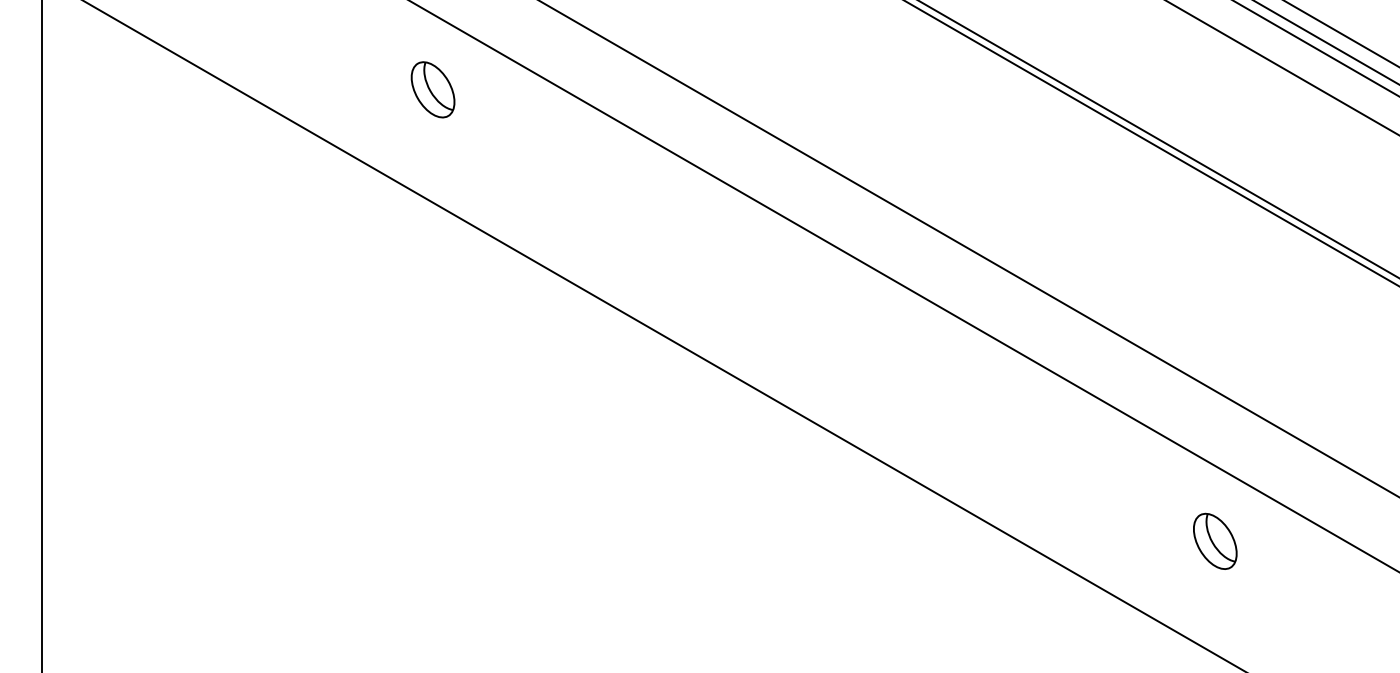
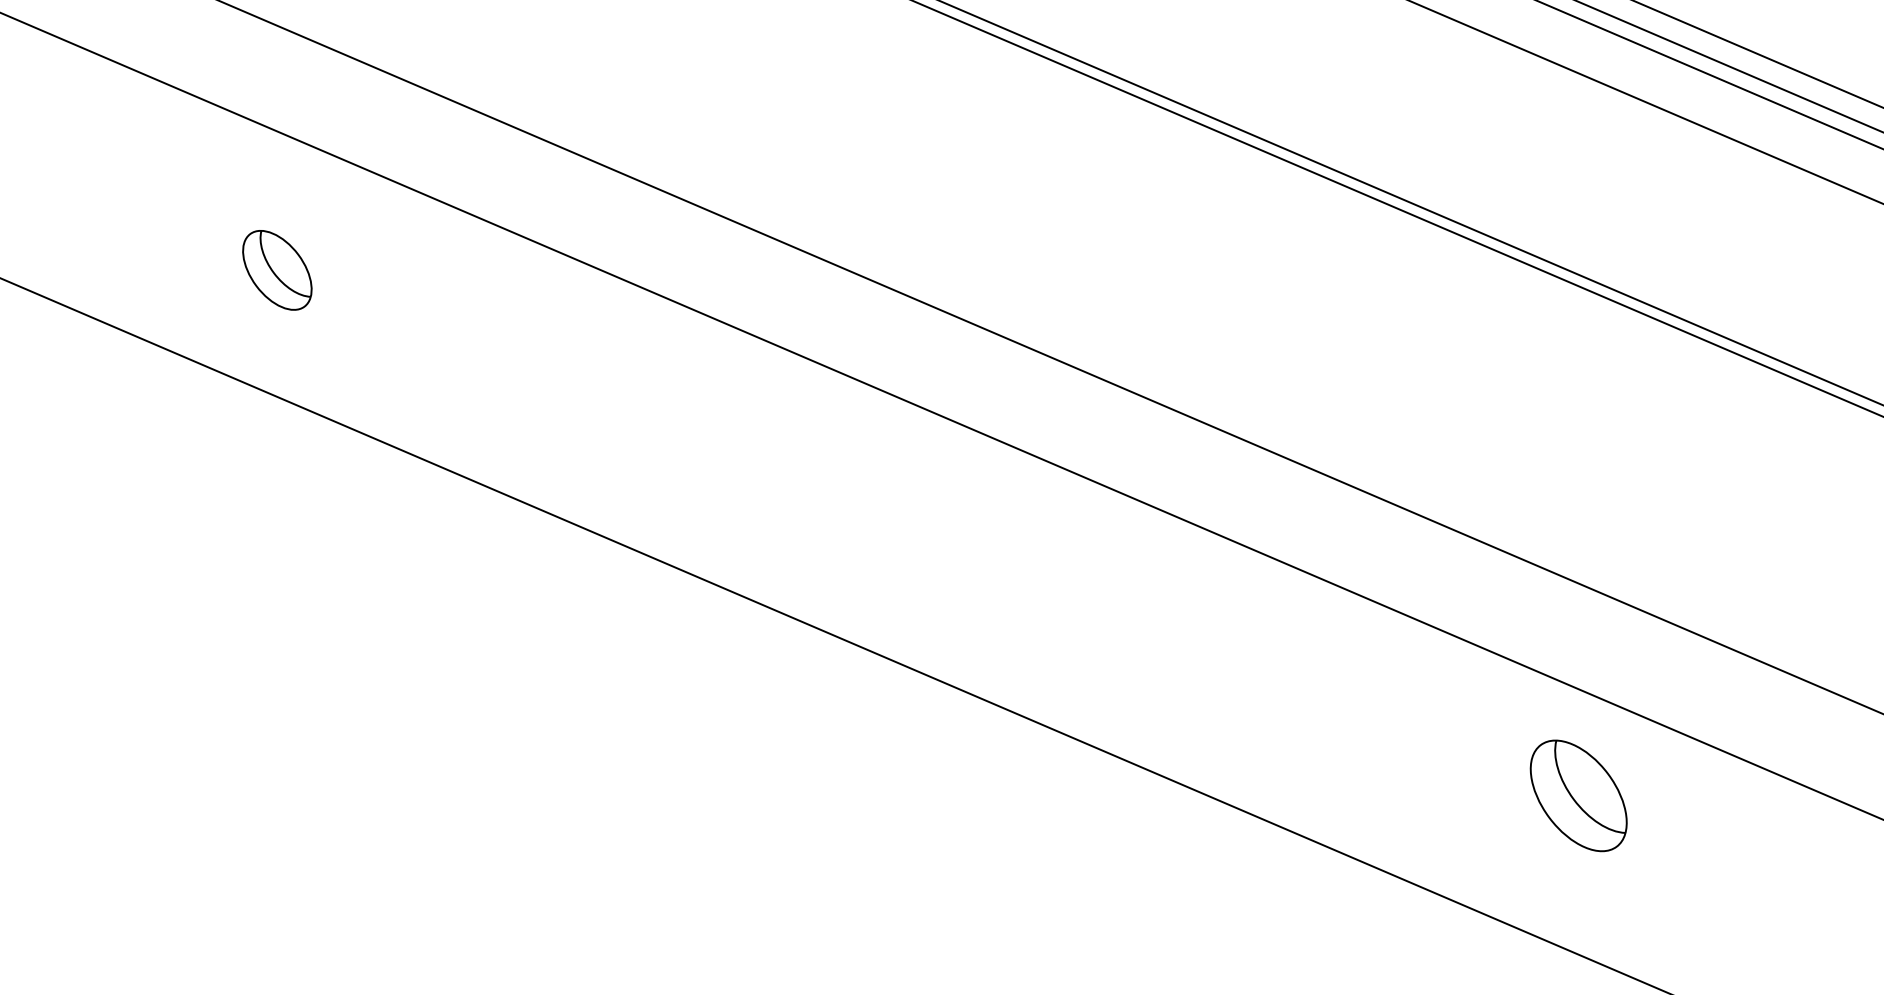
part: (432, 89) -> (276, 269), moved
part: (1215, 540) -> (1578, 794), size x1.4

